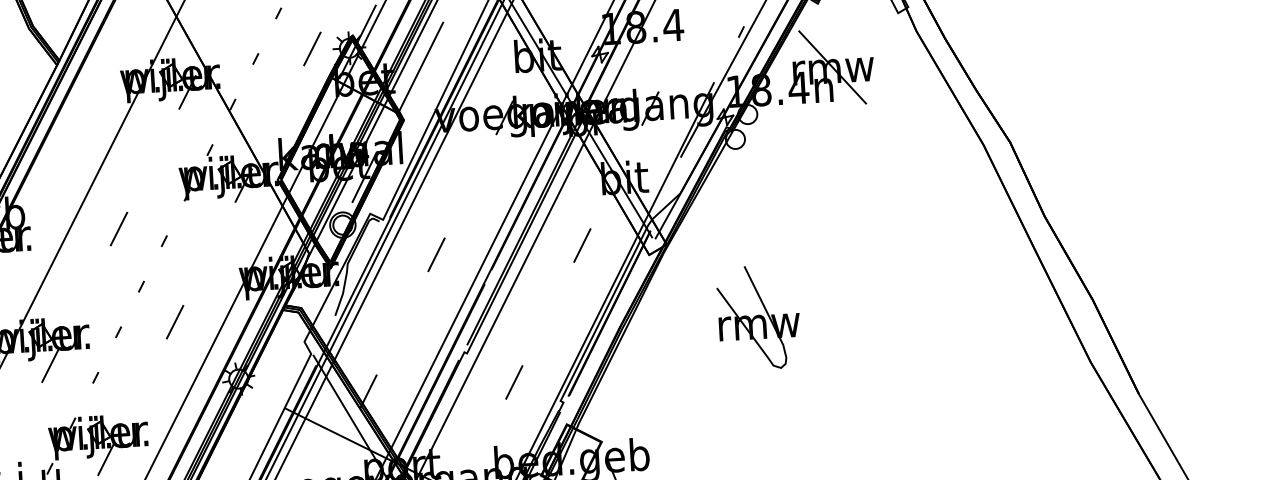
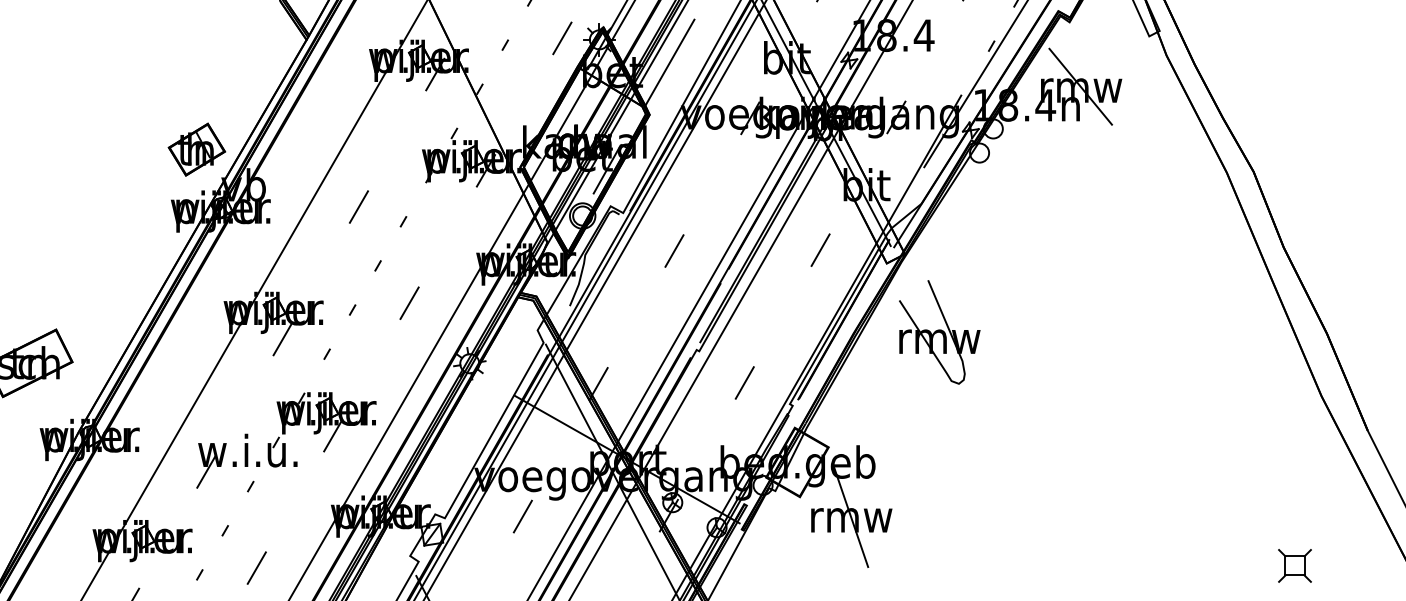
part: (758, 317) -> (939, 332), moved

